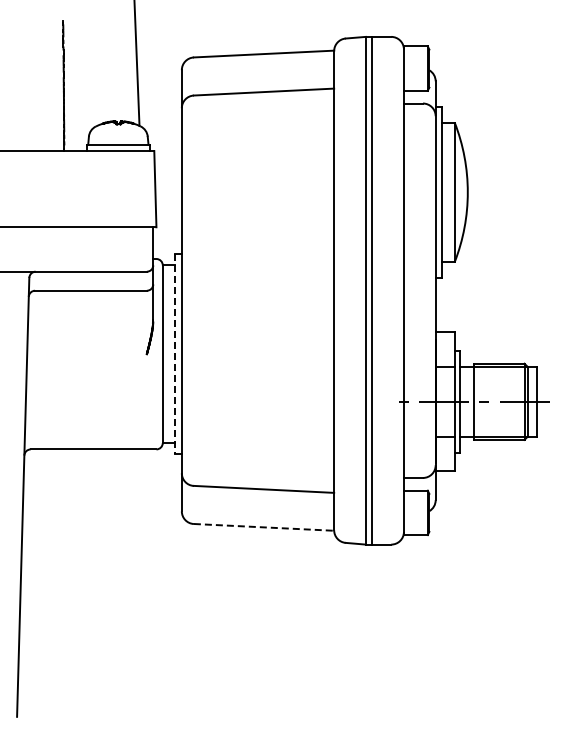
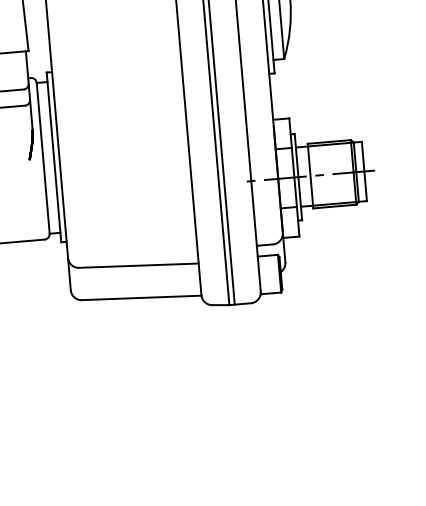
line: (175, 354) -> (54, 157), dashed -> solid
line: (264, 527) -> (142, 297), dashed -> solid

